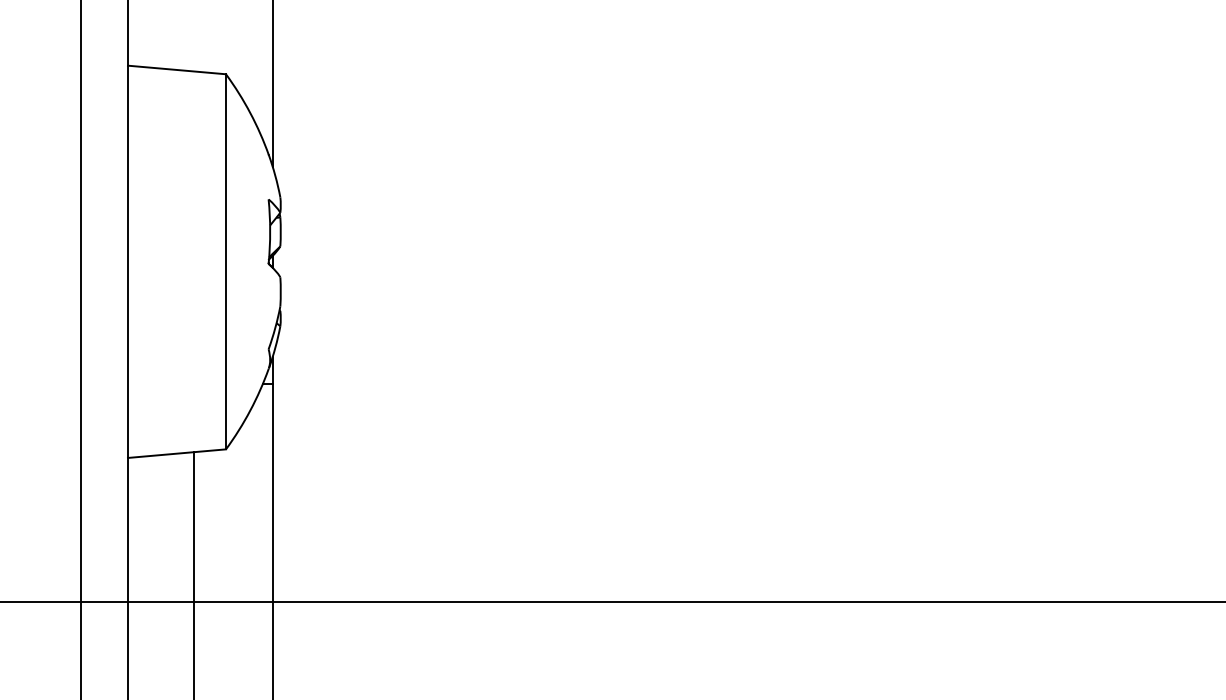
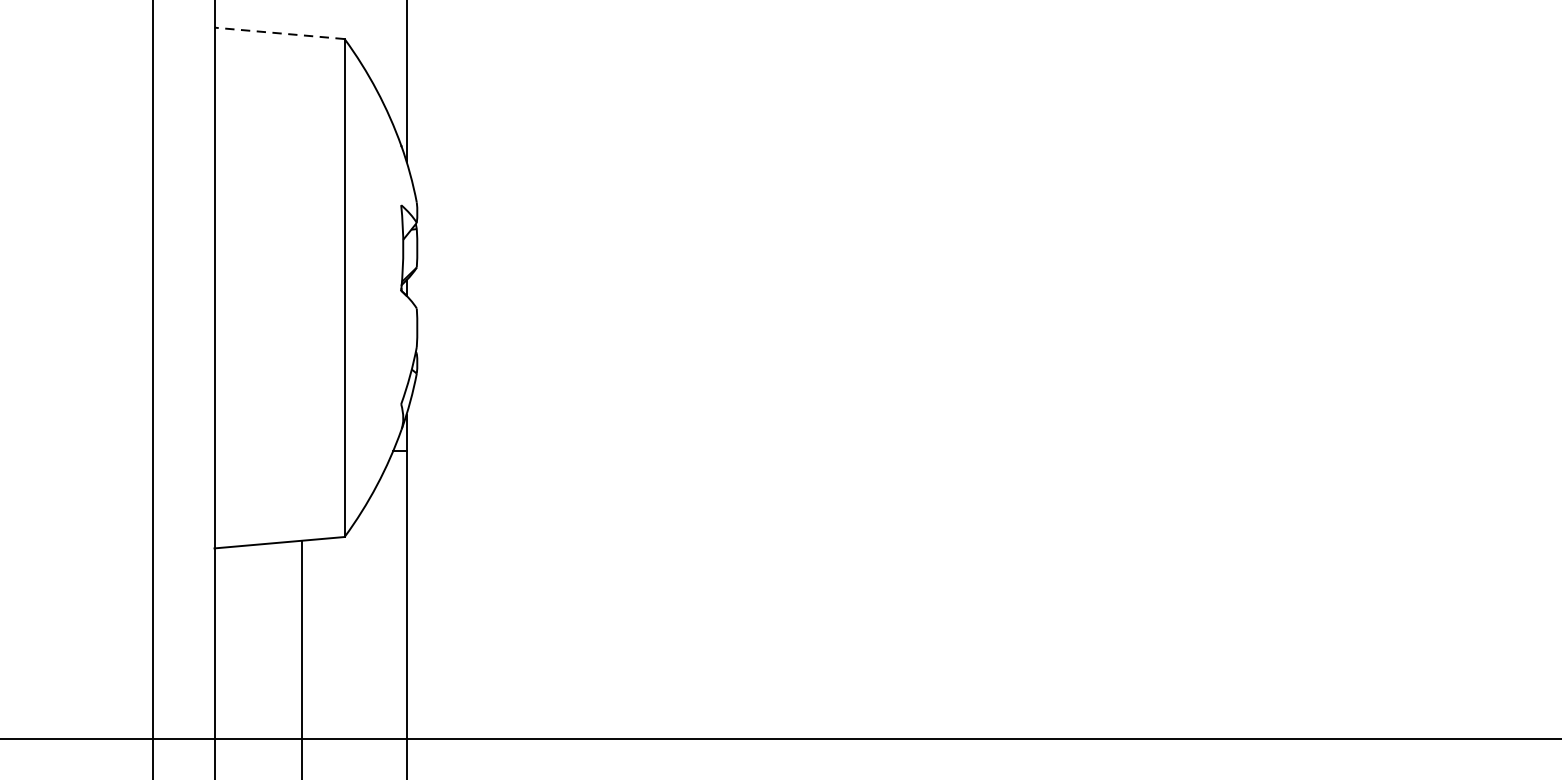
line: (176, 69) -> (278, 32), solid -> dashed

